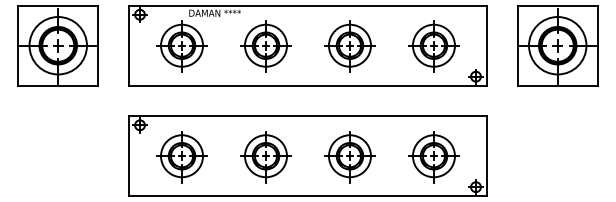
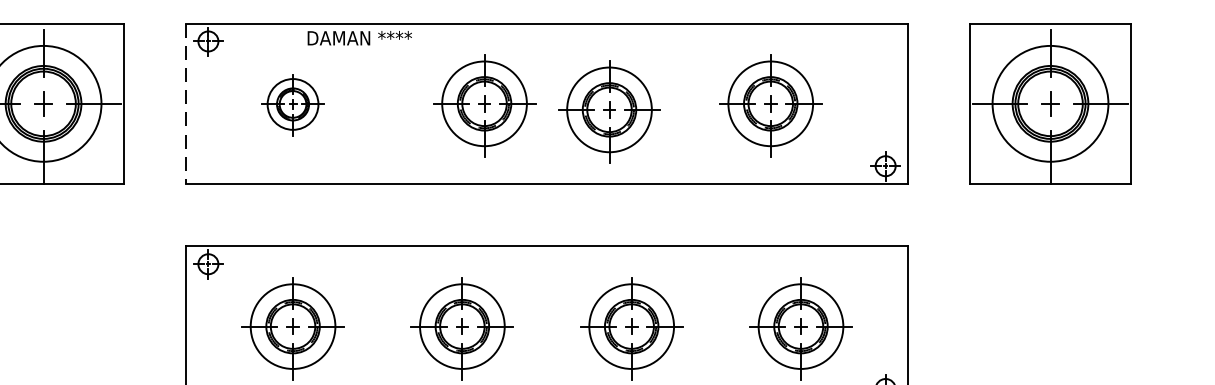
line: (128, 45) -> (185, 103), solid -> dashed
part: (181, 46) -> (292, 105), size x0.6
part: (265, 46) -> (483, 105), moved
part: (349, 46) -> (608, 111), moved
part: (433, 46) -> (769, 105), moved

